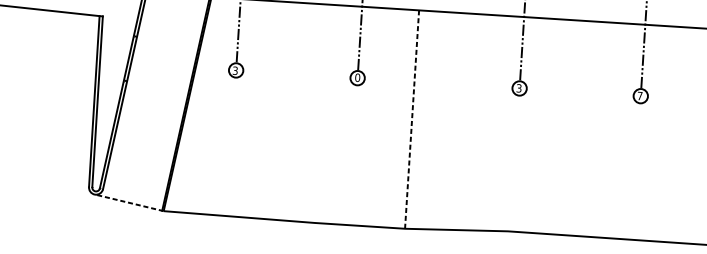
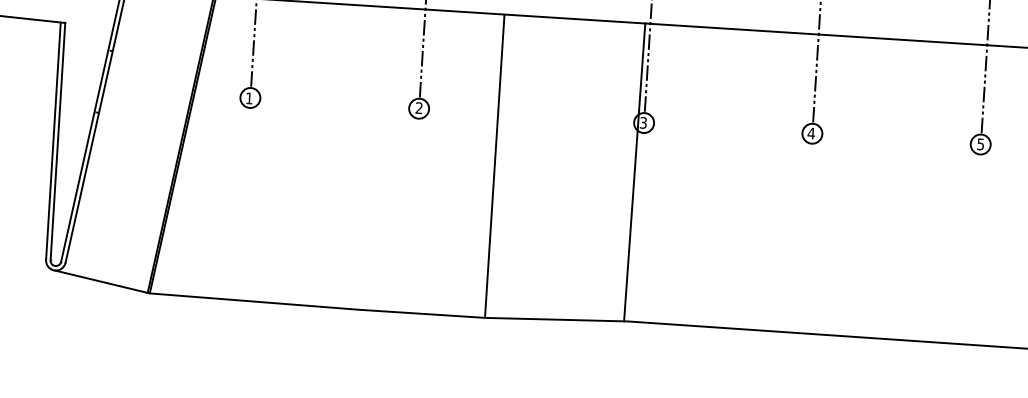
text: (234, 70) -> (248, 98), 3 -> 1
text: (357, 78) -> (418, 108), 0 -> 2
text: (639, 96) -> (810, 133), 7 -> 4
line: (411, 119) -> (494, 165), dashed -> solid
line: (512, 124) -> (634, 172), added
line: (129, 202) -> (102, 281), dashed -> solid

